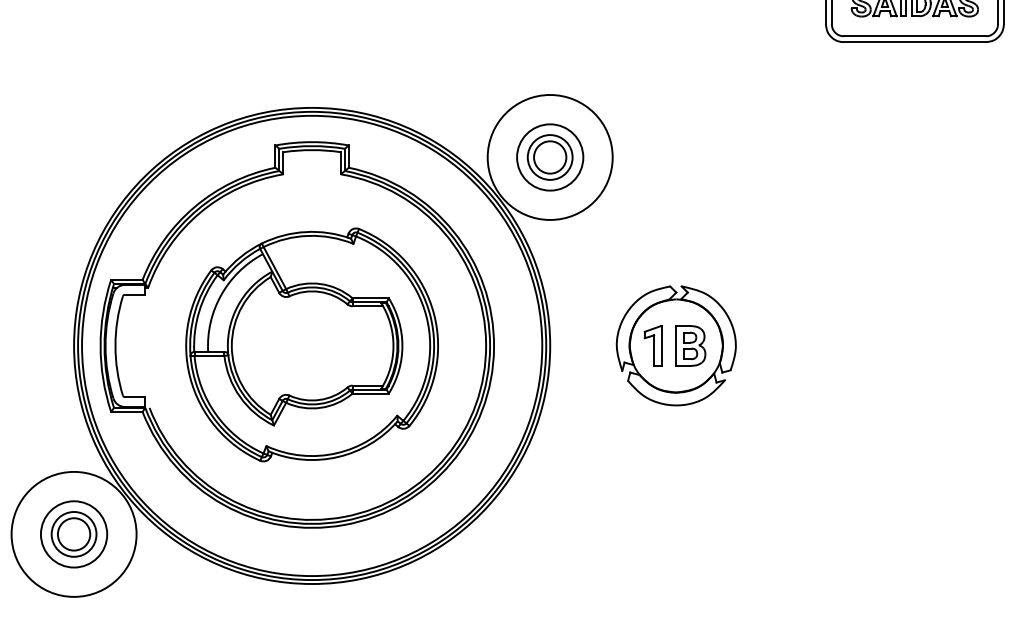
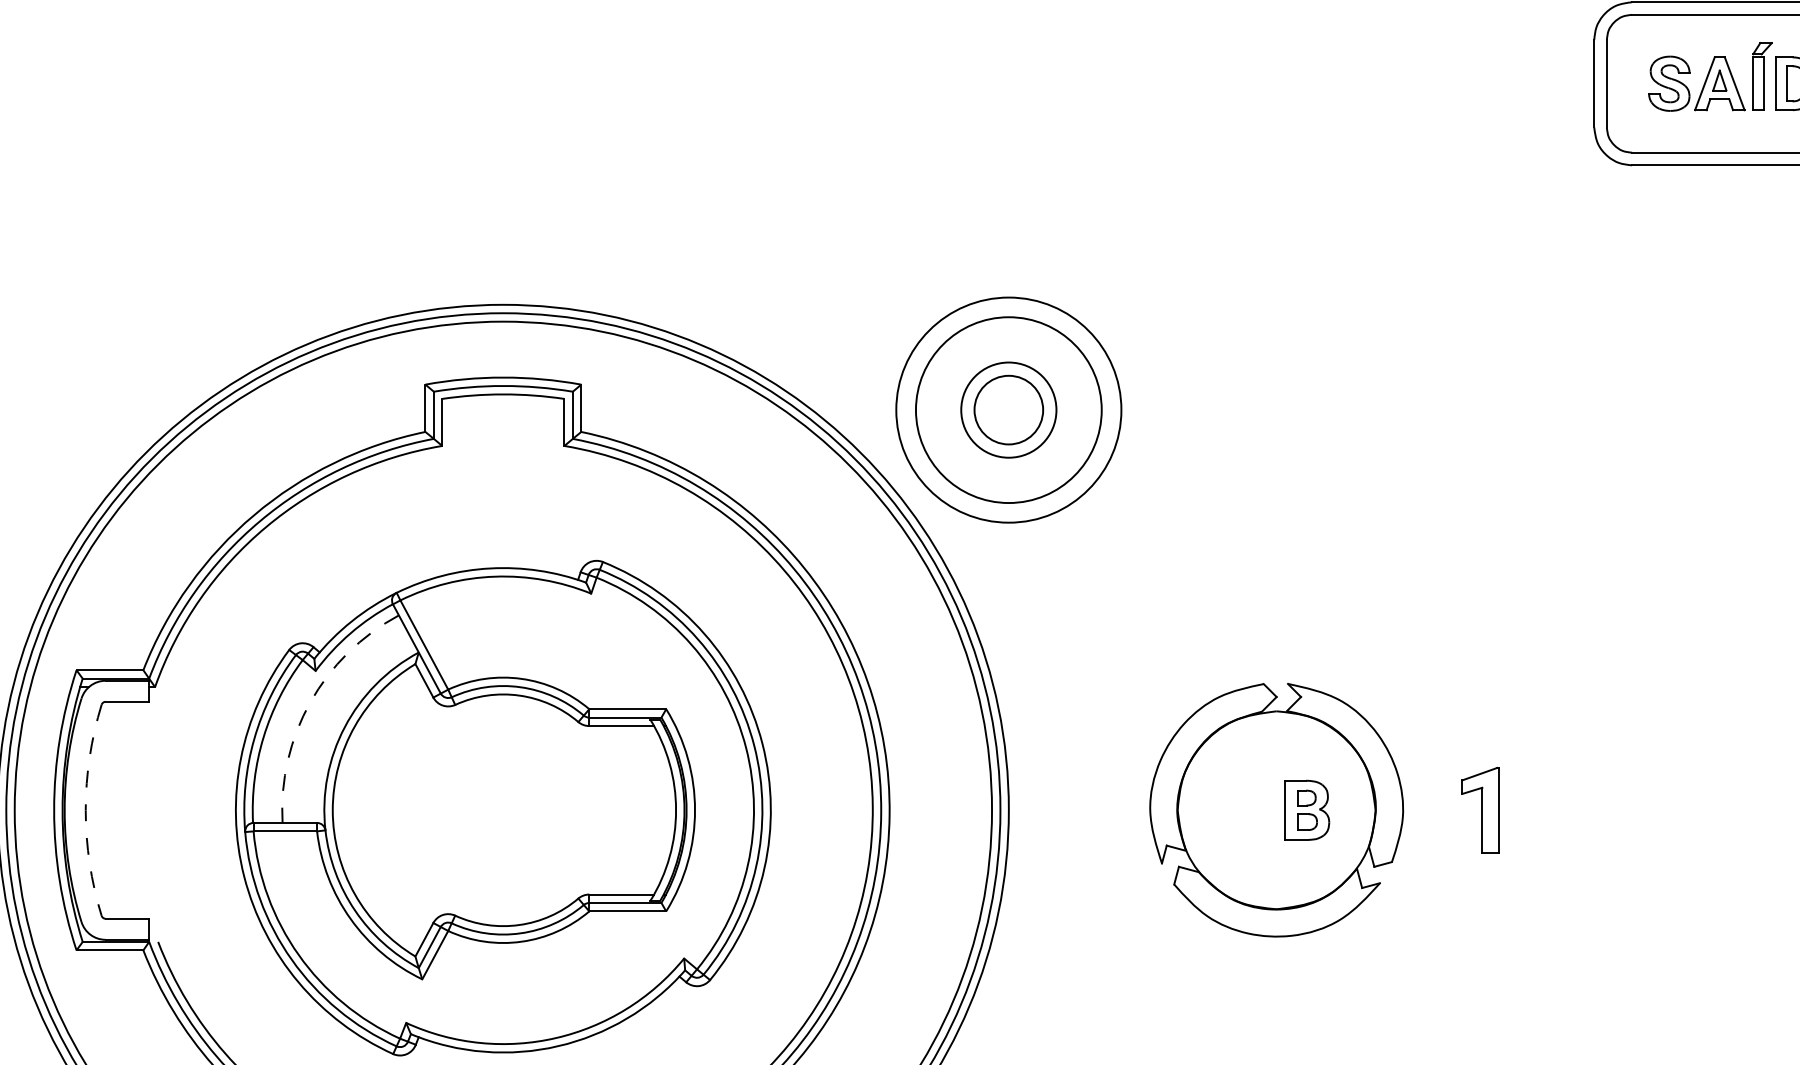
circle: (549, 157) -> (1007, 410), size x0.7
circle: (550, 157) -> (1009, 410), size x1.6
arc: (221, 295) -> (310, 703), solid -> dashed
arc: (115, 345) -> (85, 809), solid -> dashed
part: (652, 345) -> (1478, 809), moved
part: (690, 345) -> (1306, 809), size x0.7

